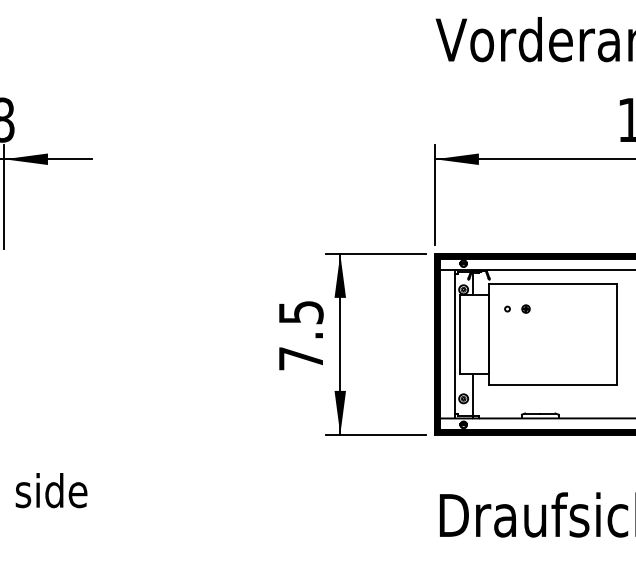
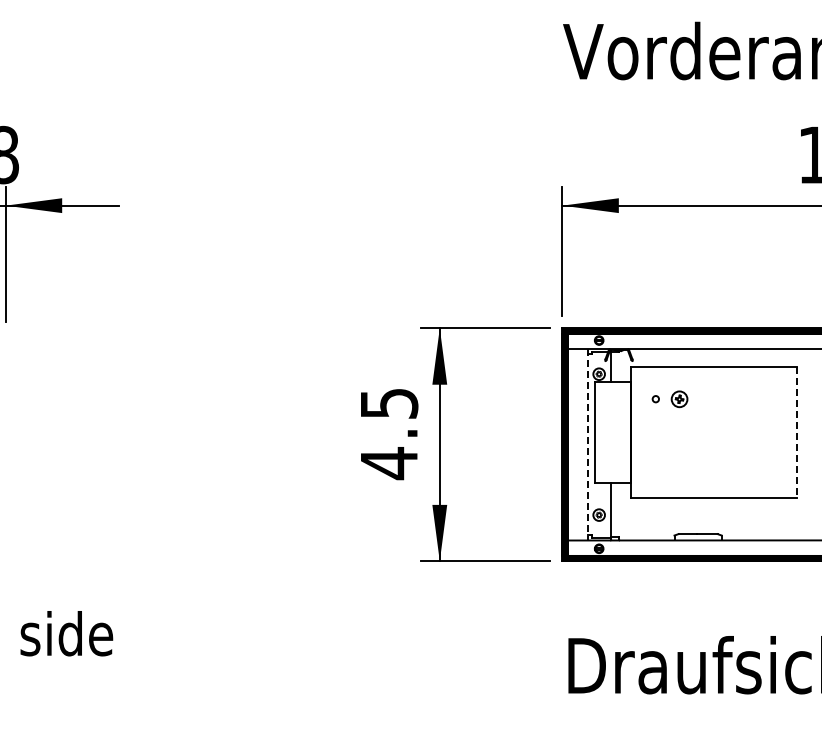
part: (525, 308) -> (679, 398), size x1.6
line: (617, 334) -> (797, 432), solid -> dashed
line: (455, 344) -> (588, 444), solid -> dashed
text: (301, 358) -> (389, 463), 7.5 -> 4.5

